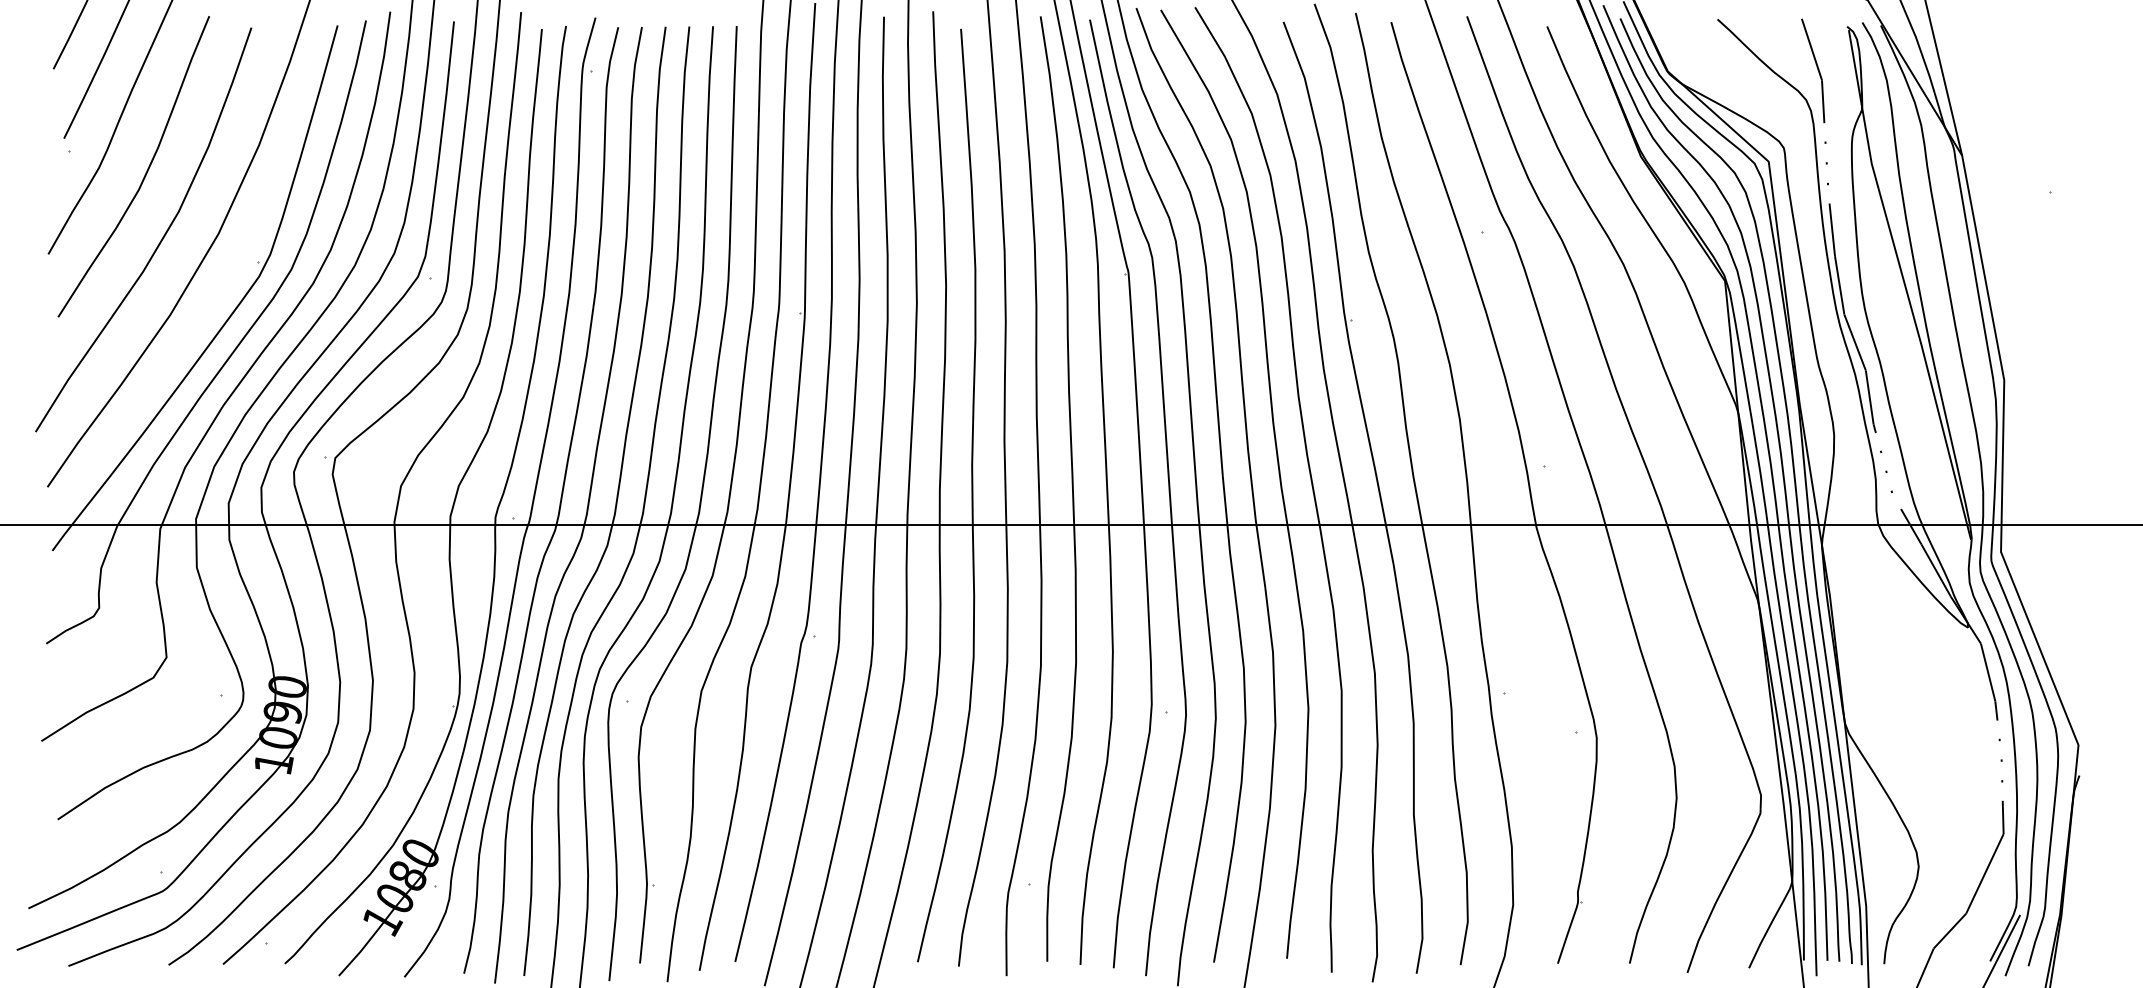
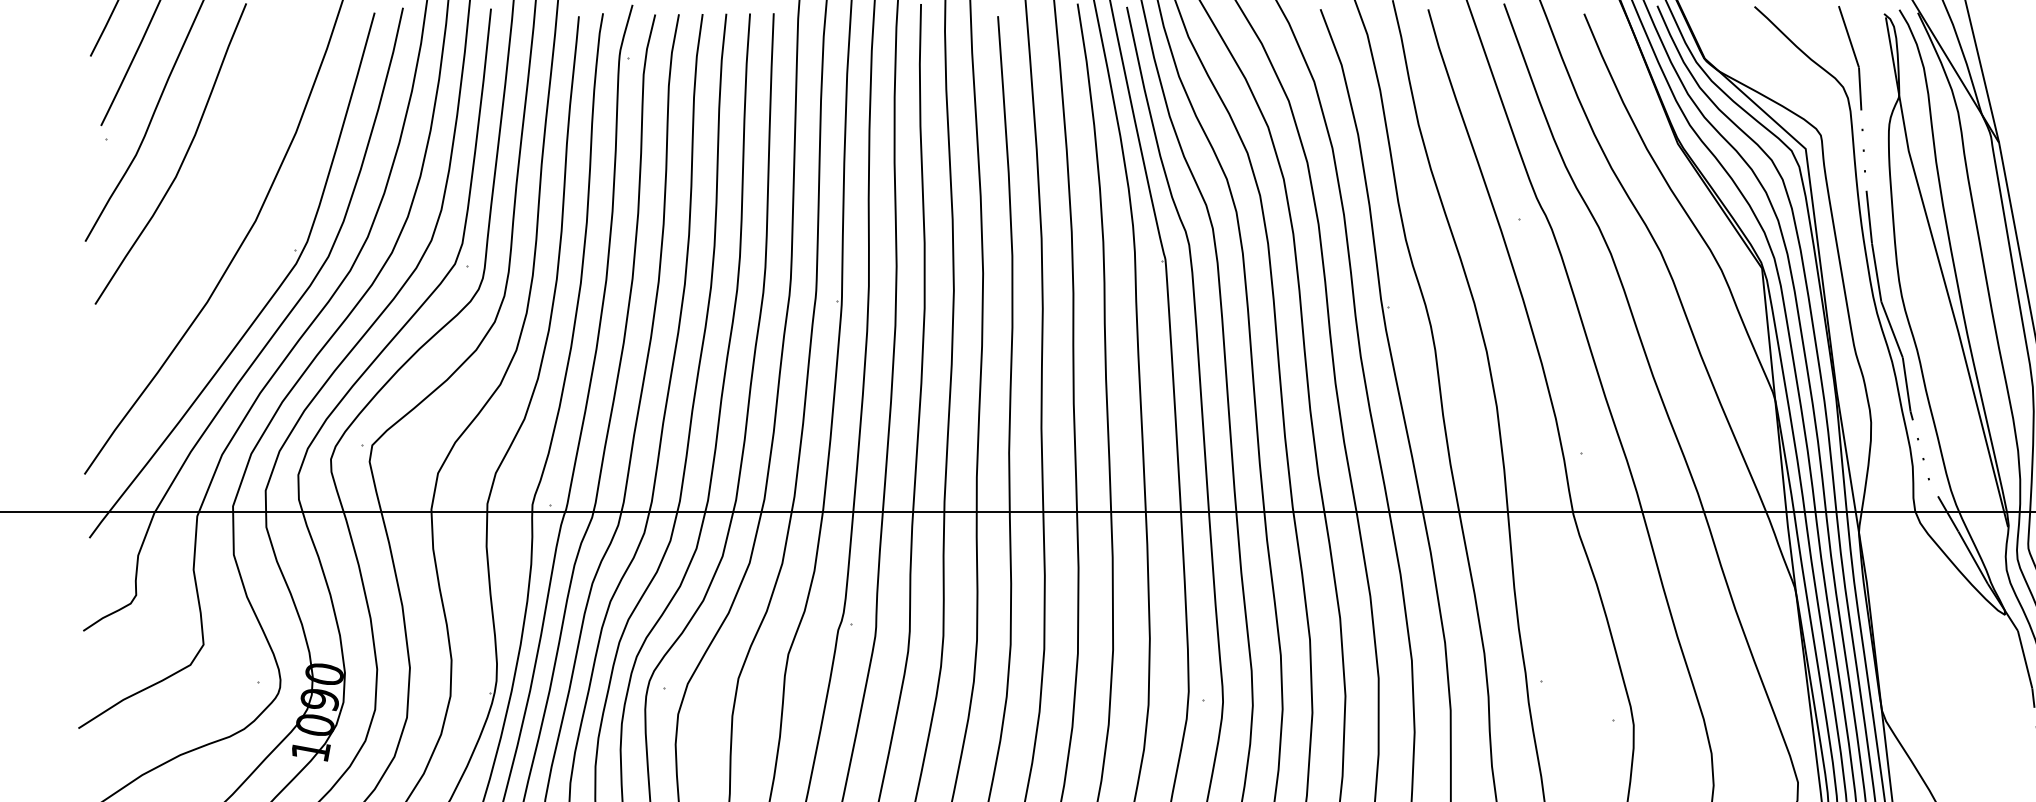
curve: (161, 238) -> (198, 225), removed

